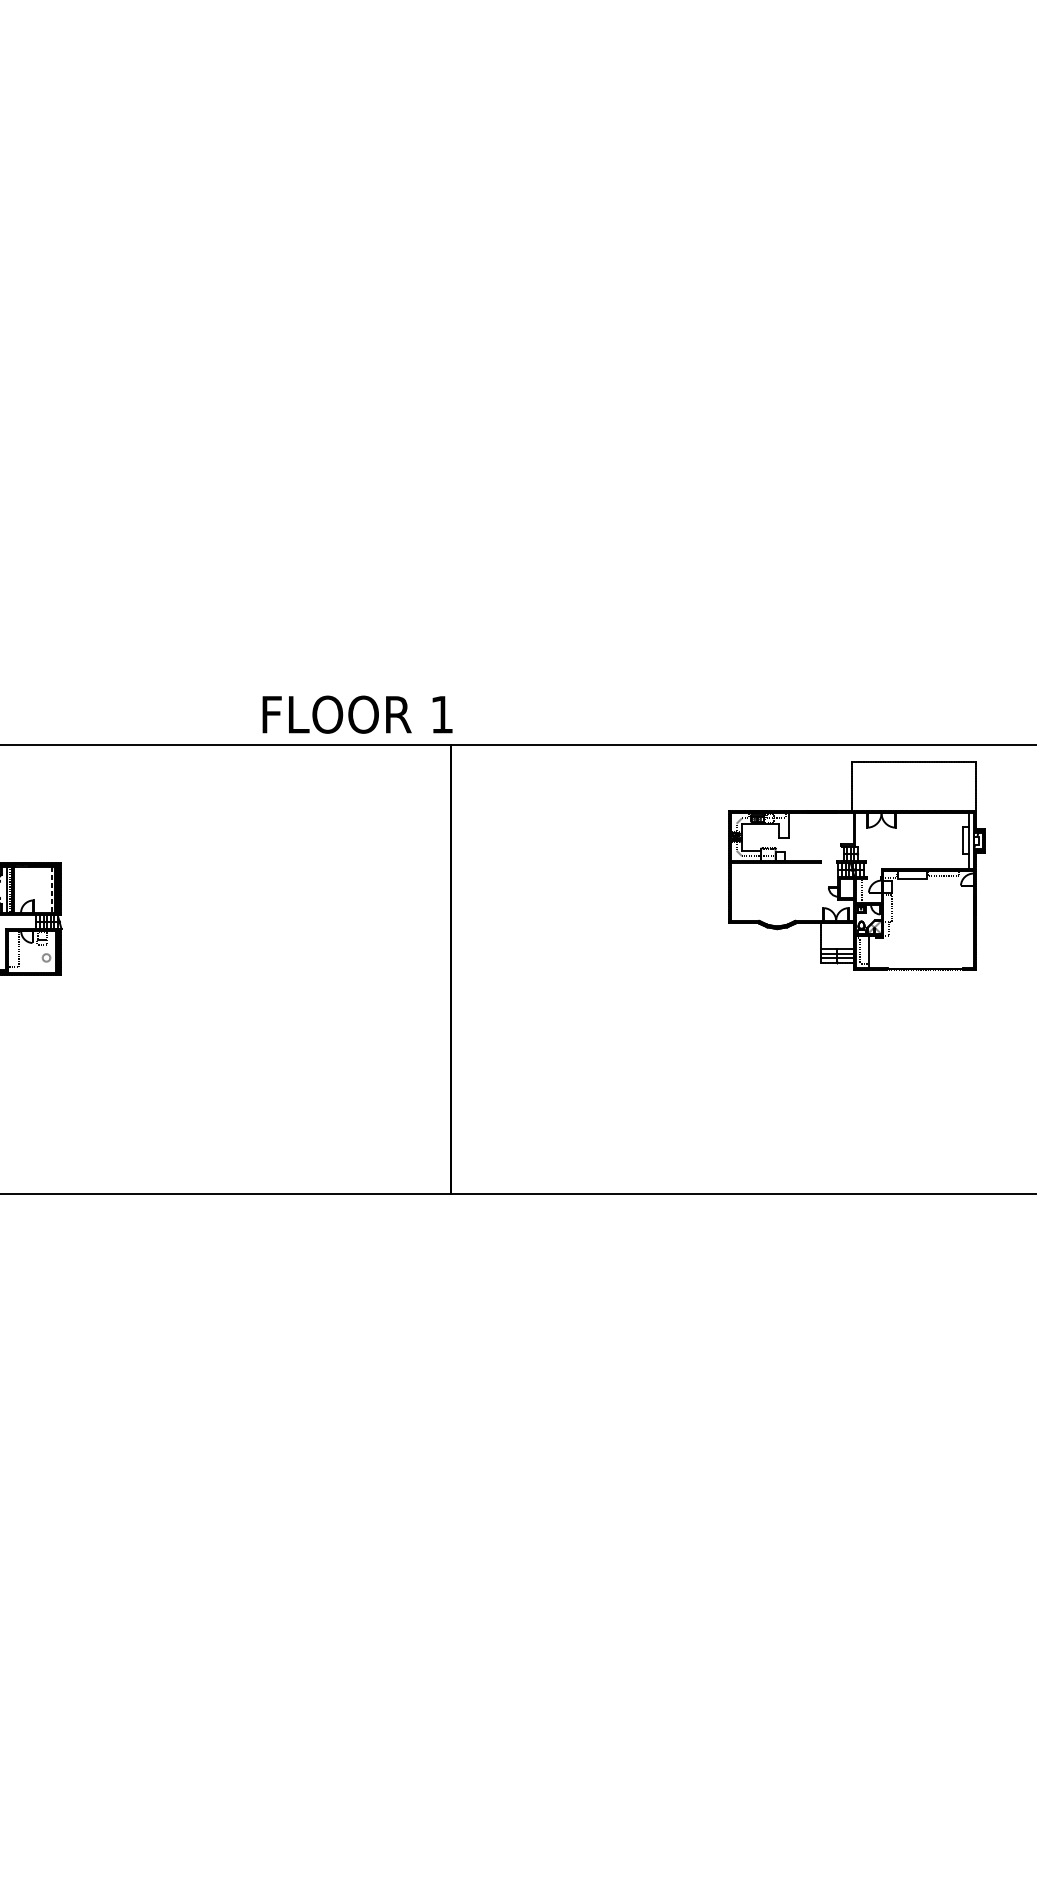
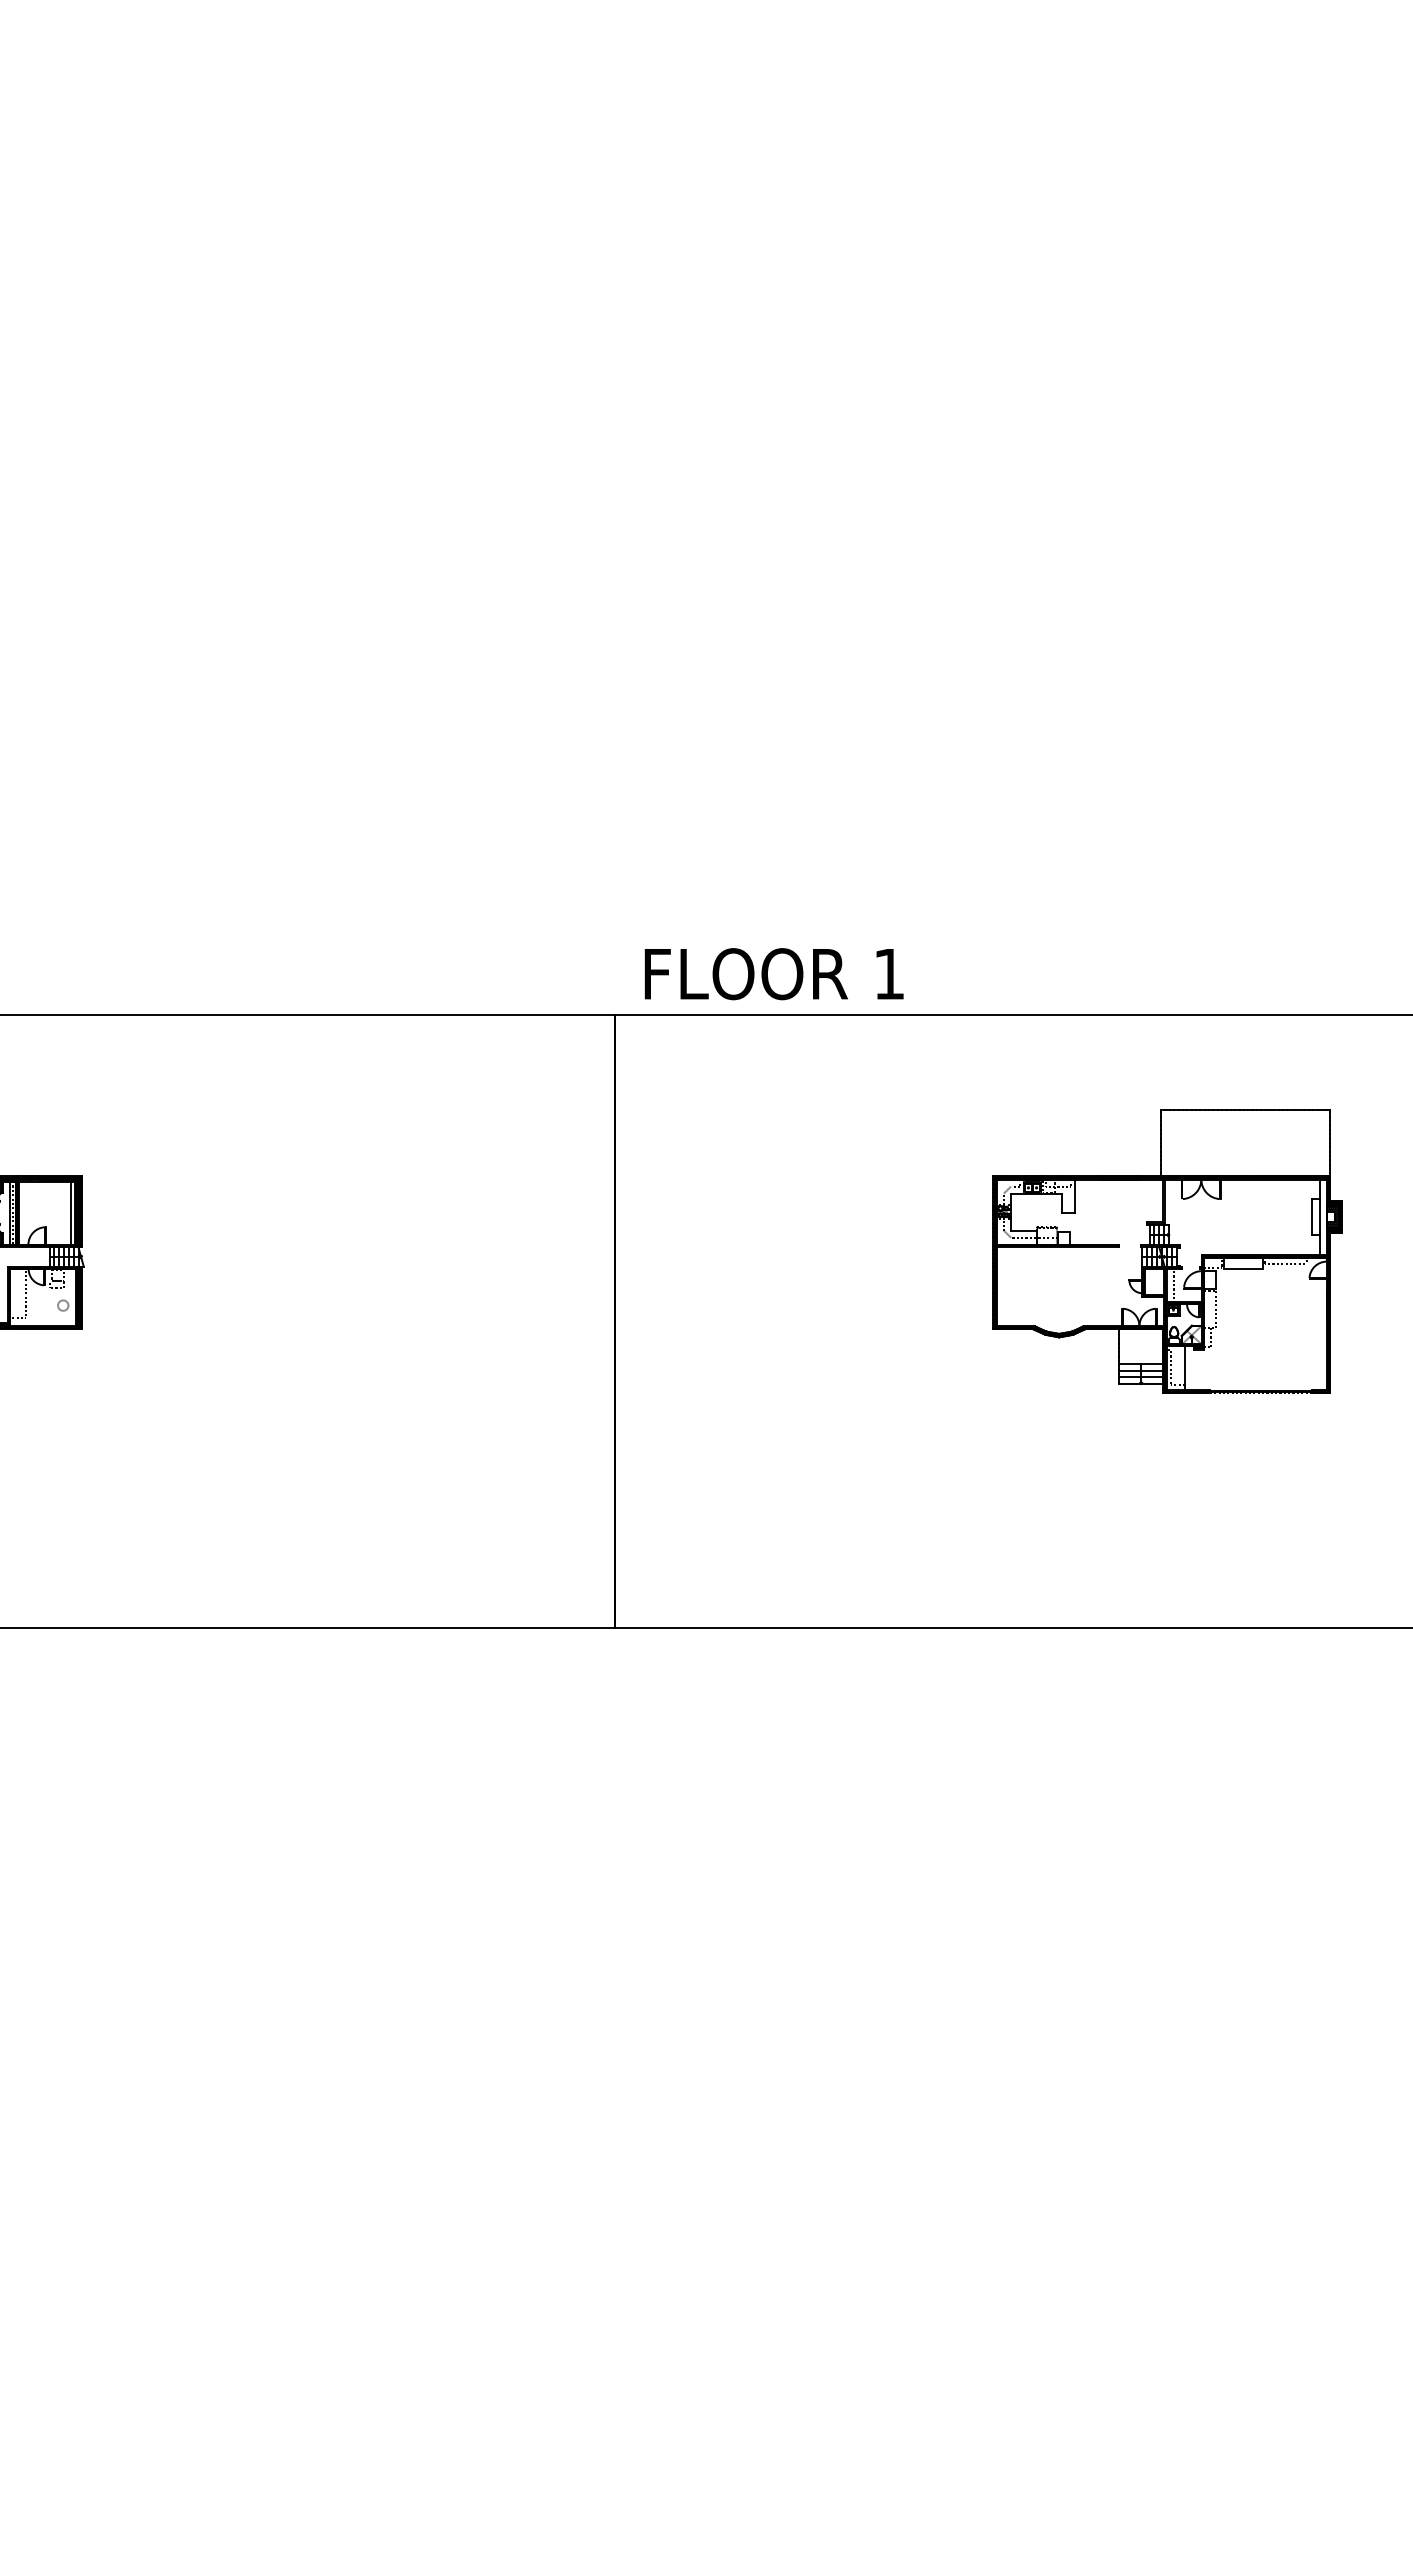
text: (357, 714) -> (773, 974), moved
part: (856, 866) -> (1167, 1251), moved
line: (51, 890) -> (70, 1213), dashed -> solid

